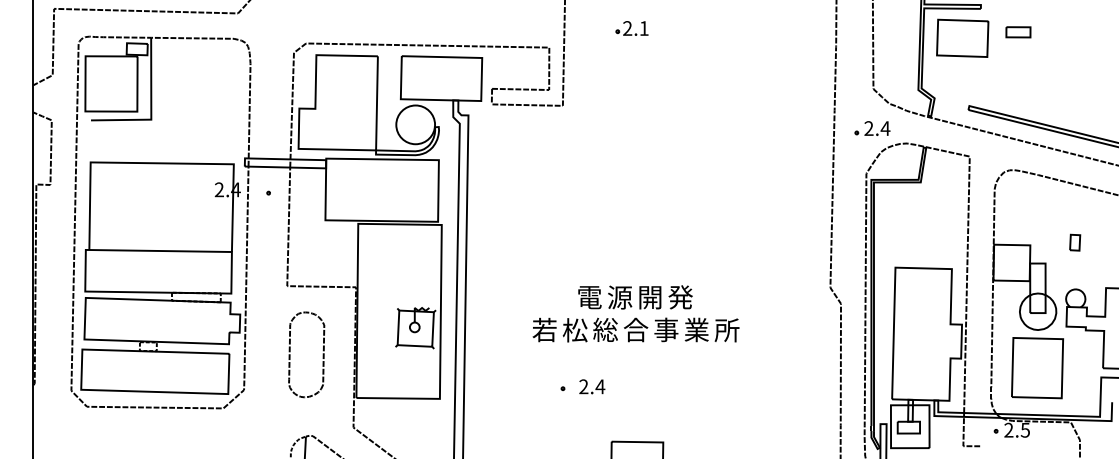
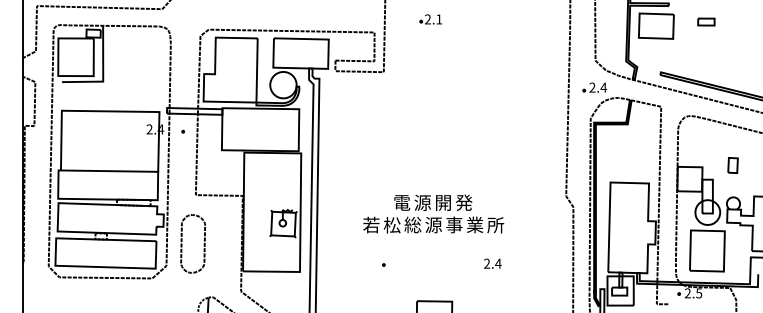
part: (1018, 31) -> (706, 21), moved
part: (1074, 242) -> (732, 165), size x1.4
text: (635, 329) -> (433, 224), 合 -> 源
part: (291, 354) -> (182, 243), moved
text: (591, 386) -> (492, 263), moved

